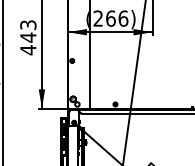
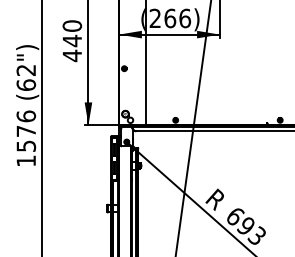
text: (28, 24) -> (72, 25), 443 -> 440

